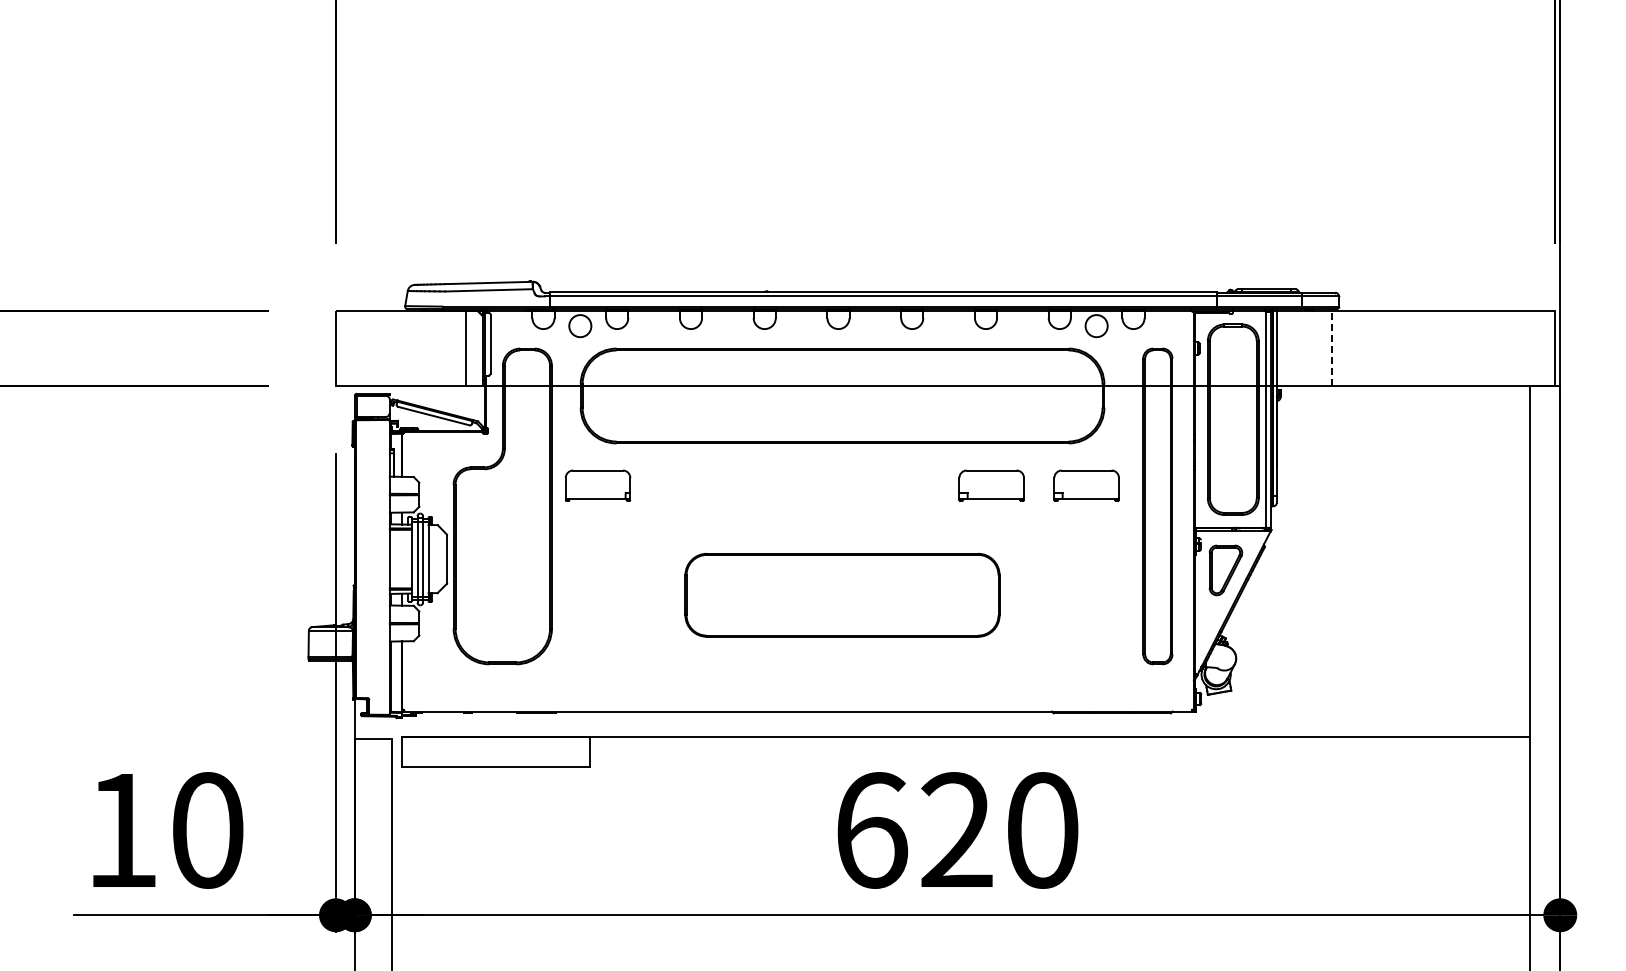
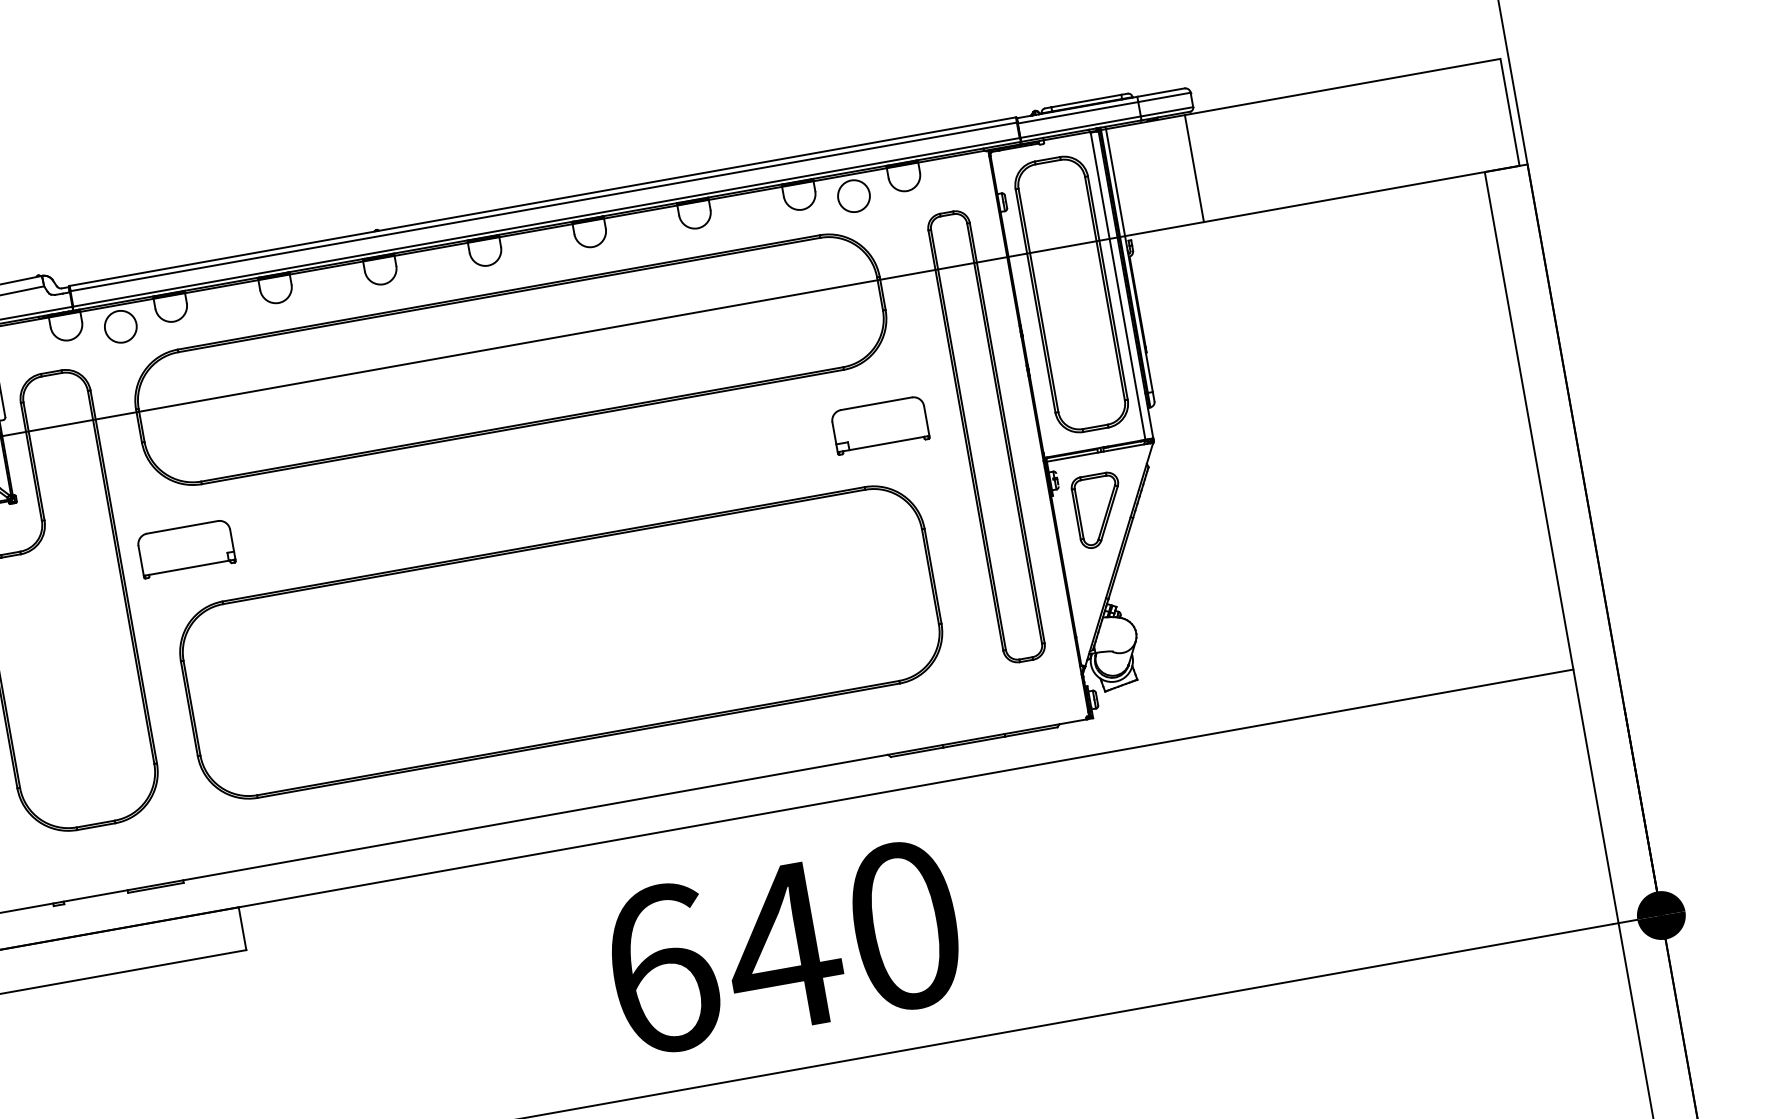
line: (1332, 348) -> (1194, 168), dashed -> solid
part: (991, 485) -> (744, 449), removed
part: (842, 595) -> (561, 642), size x1.67
text: (956, 829) -> (782, 946), 620 -> 640

